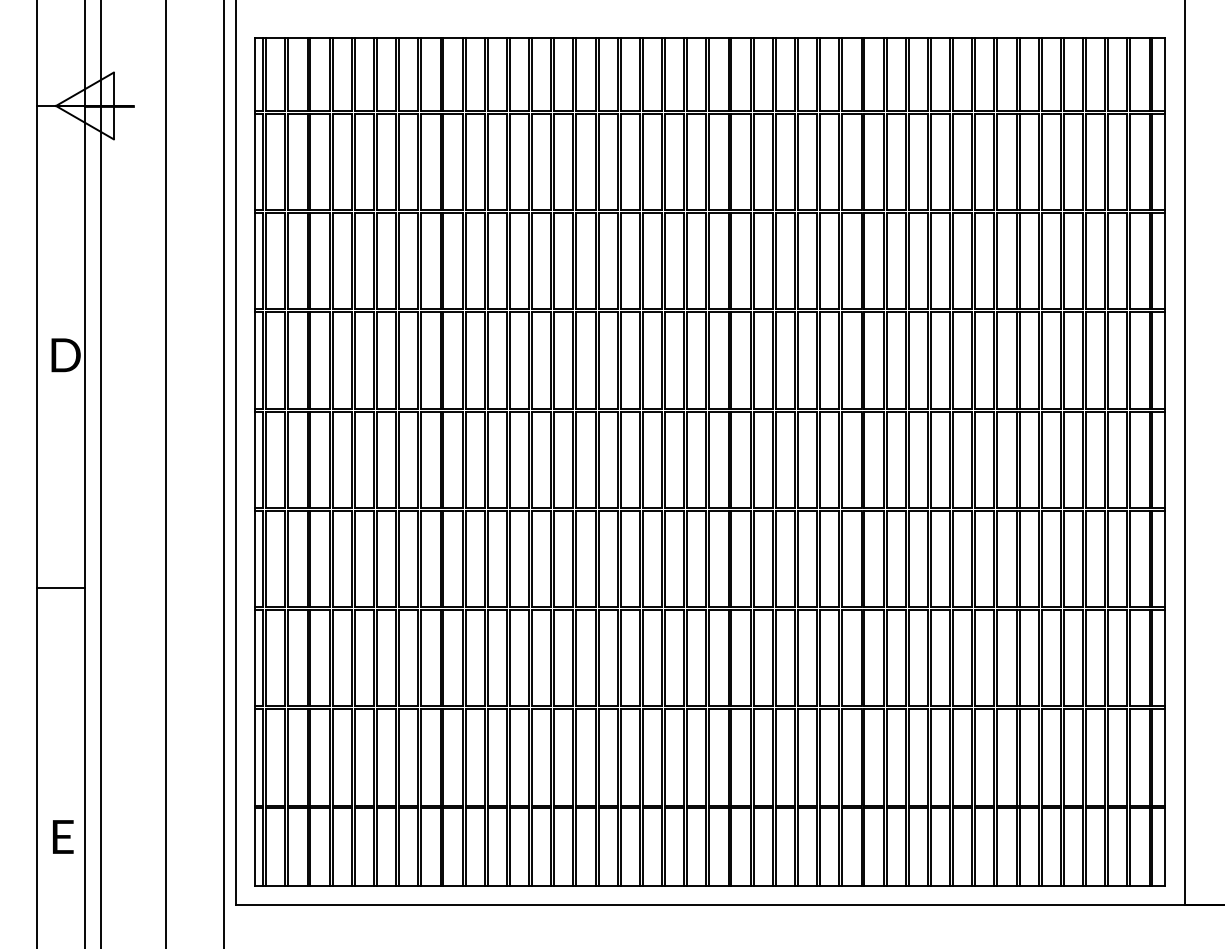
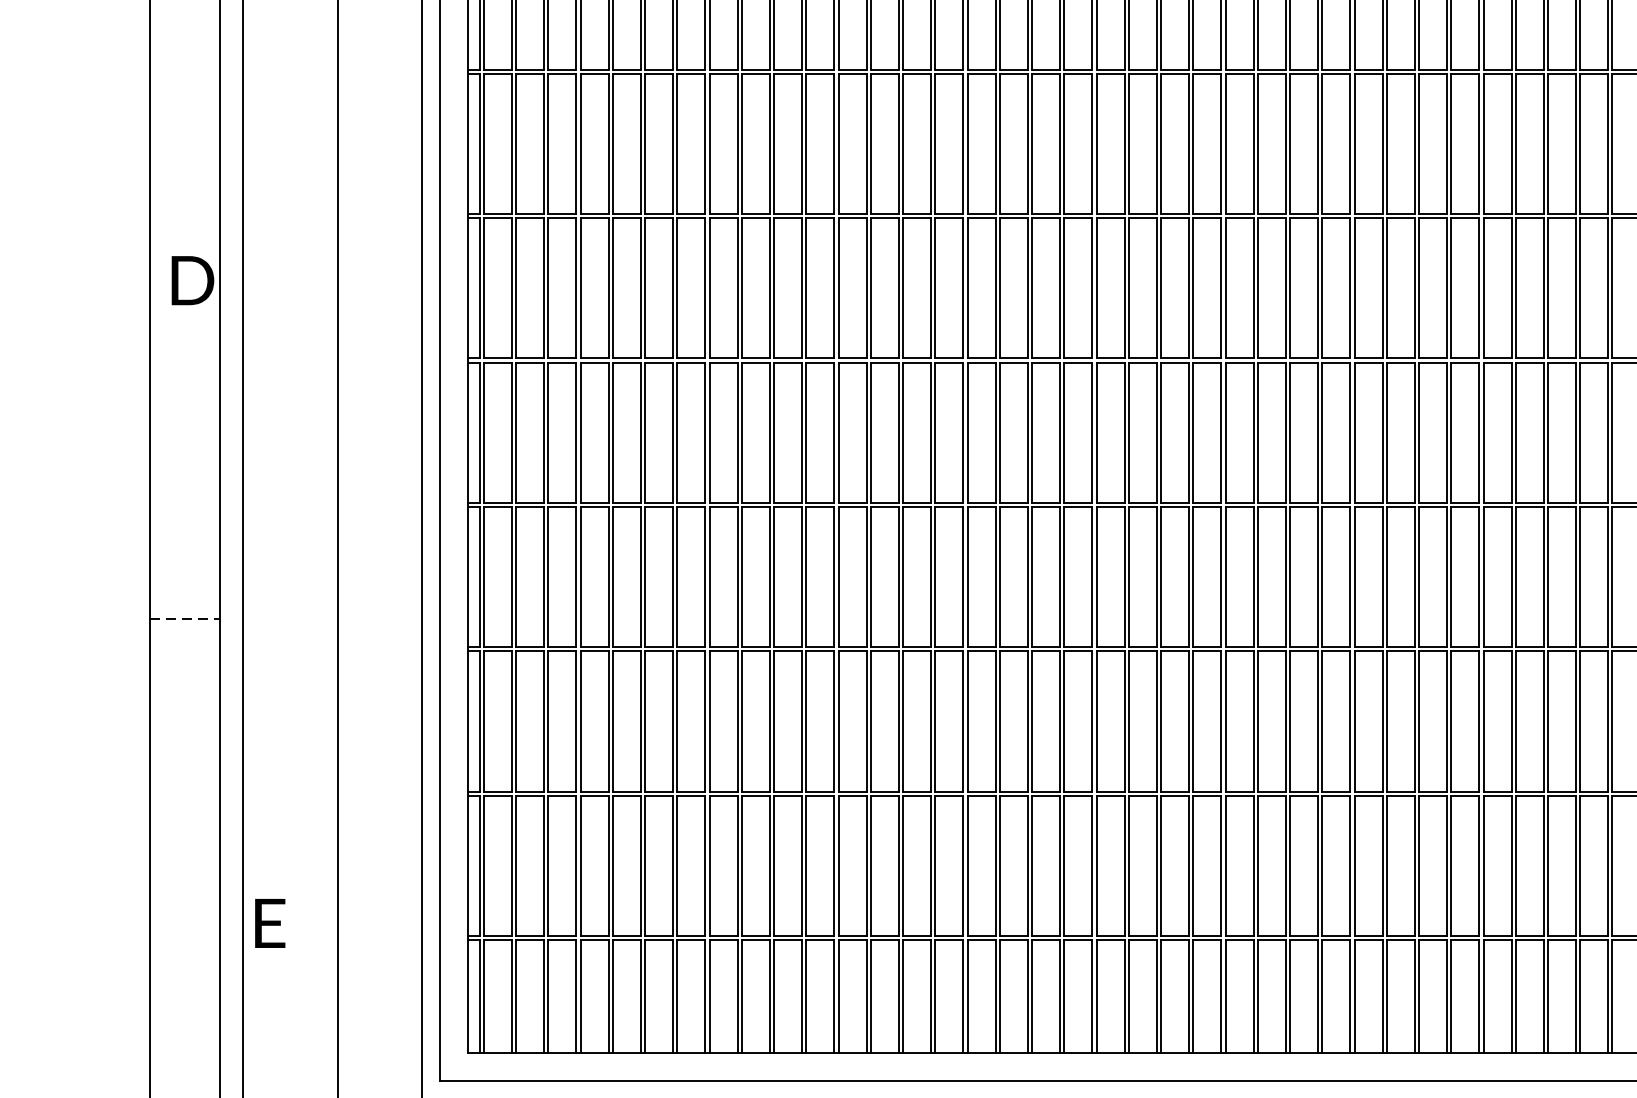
line: (61, 587) -> (186, 618), solid -> dashed
text: (63, 836) -> (270, 922), moved

